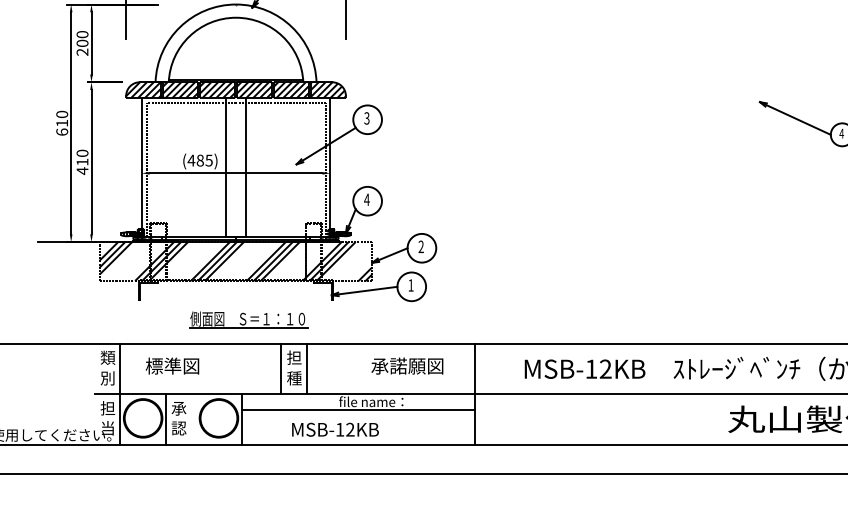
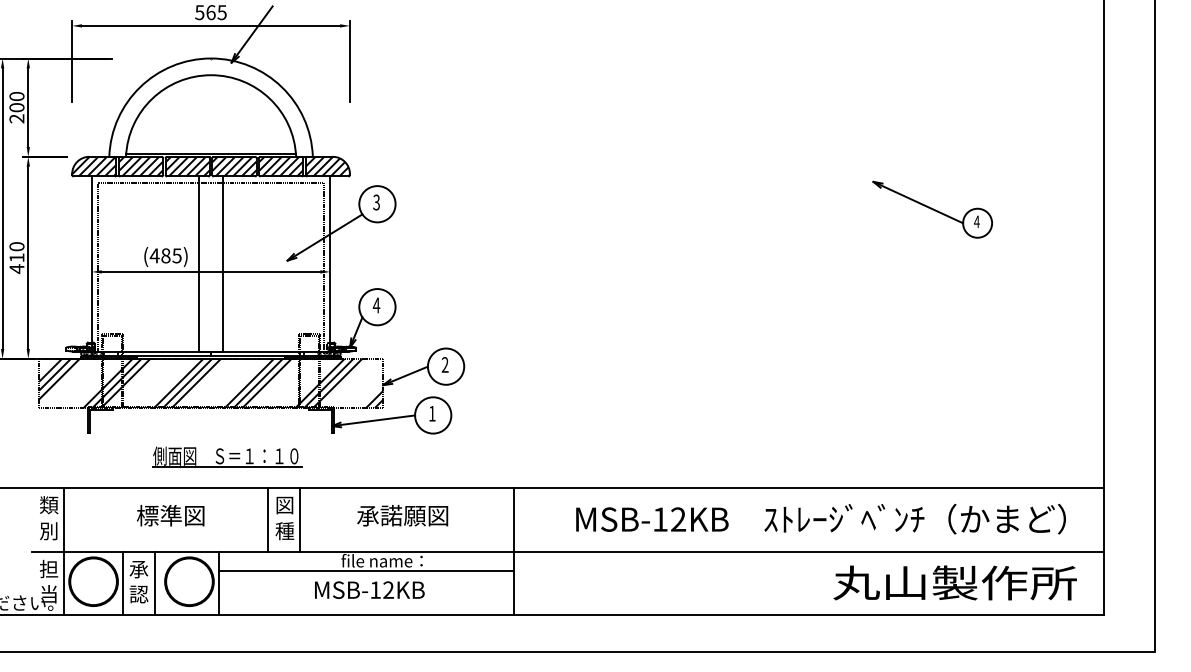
text: (294, 357) -> (284, 504), 担 -> 図
text: (172, 365) -> (170, 515), moved
text: (407, 365) -> (402, 515), moved
line: (191, 419) -> (154, 583), added
text: (335, 429) -> (369, 589), moved

